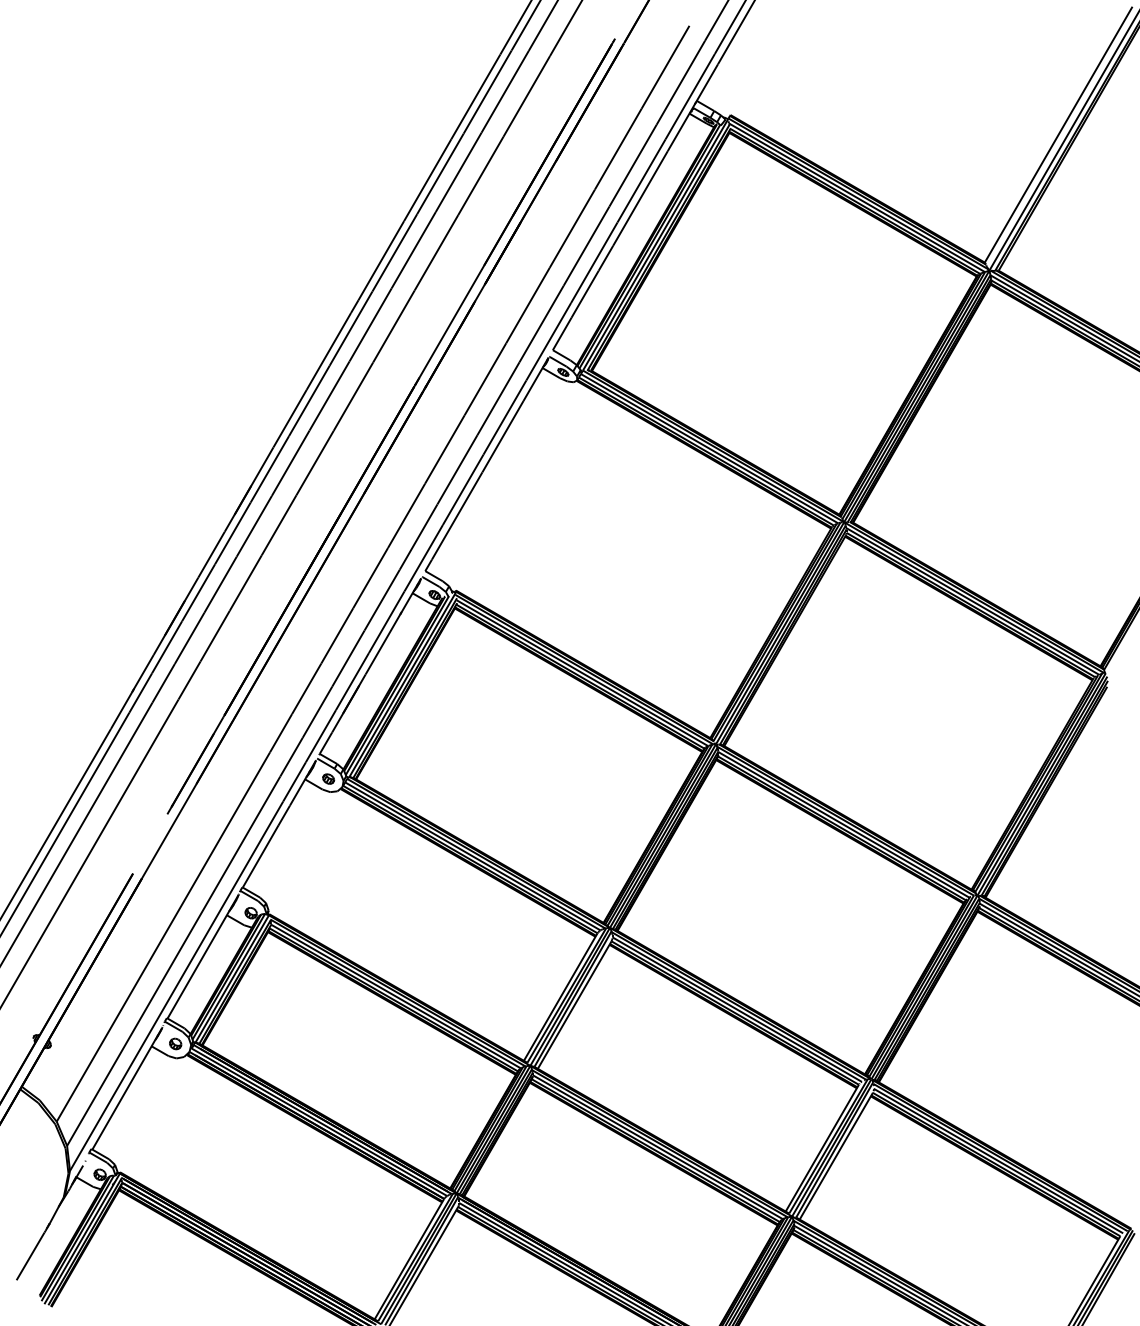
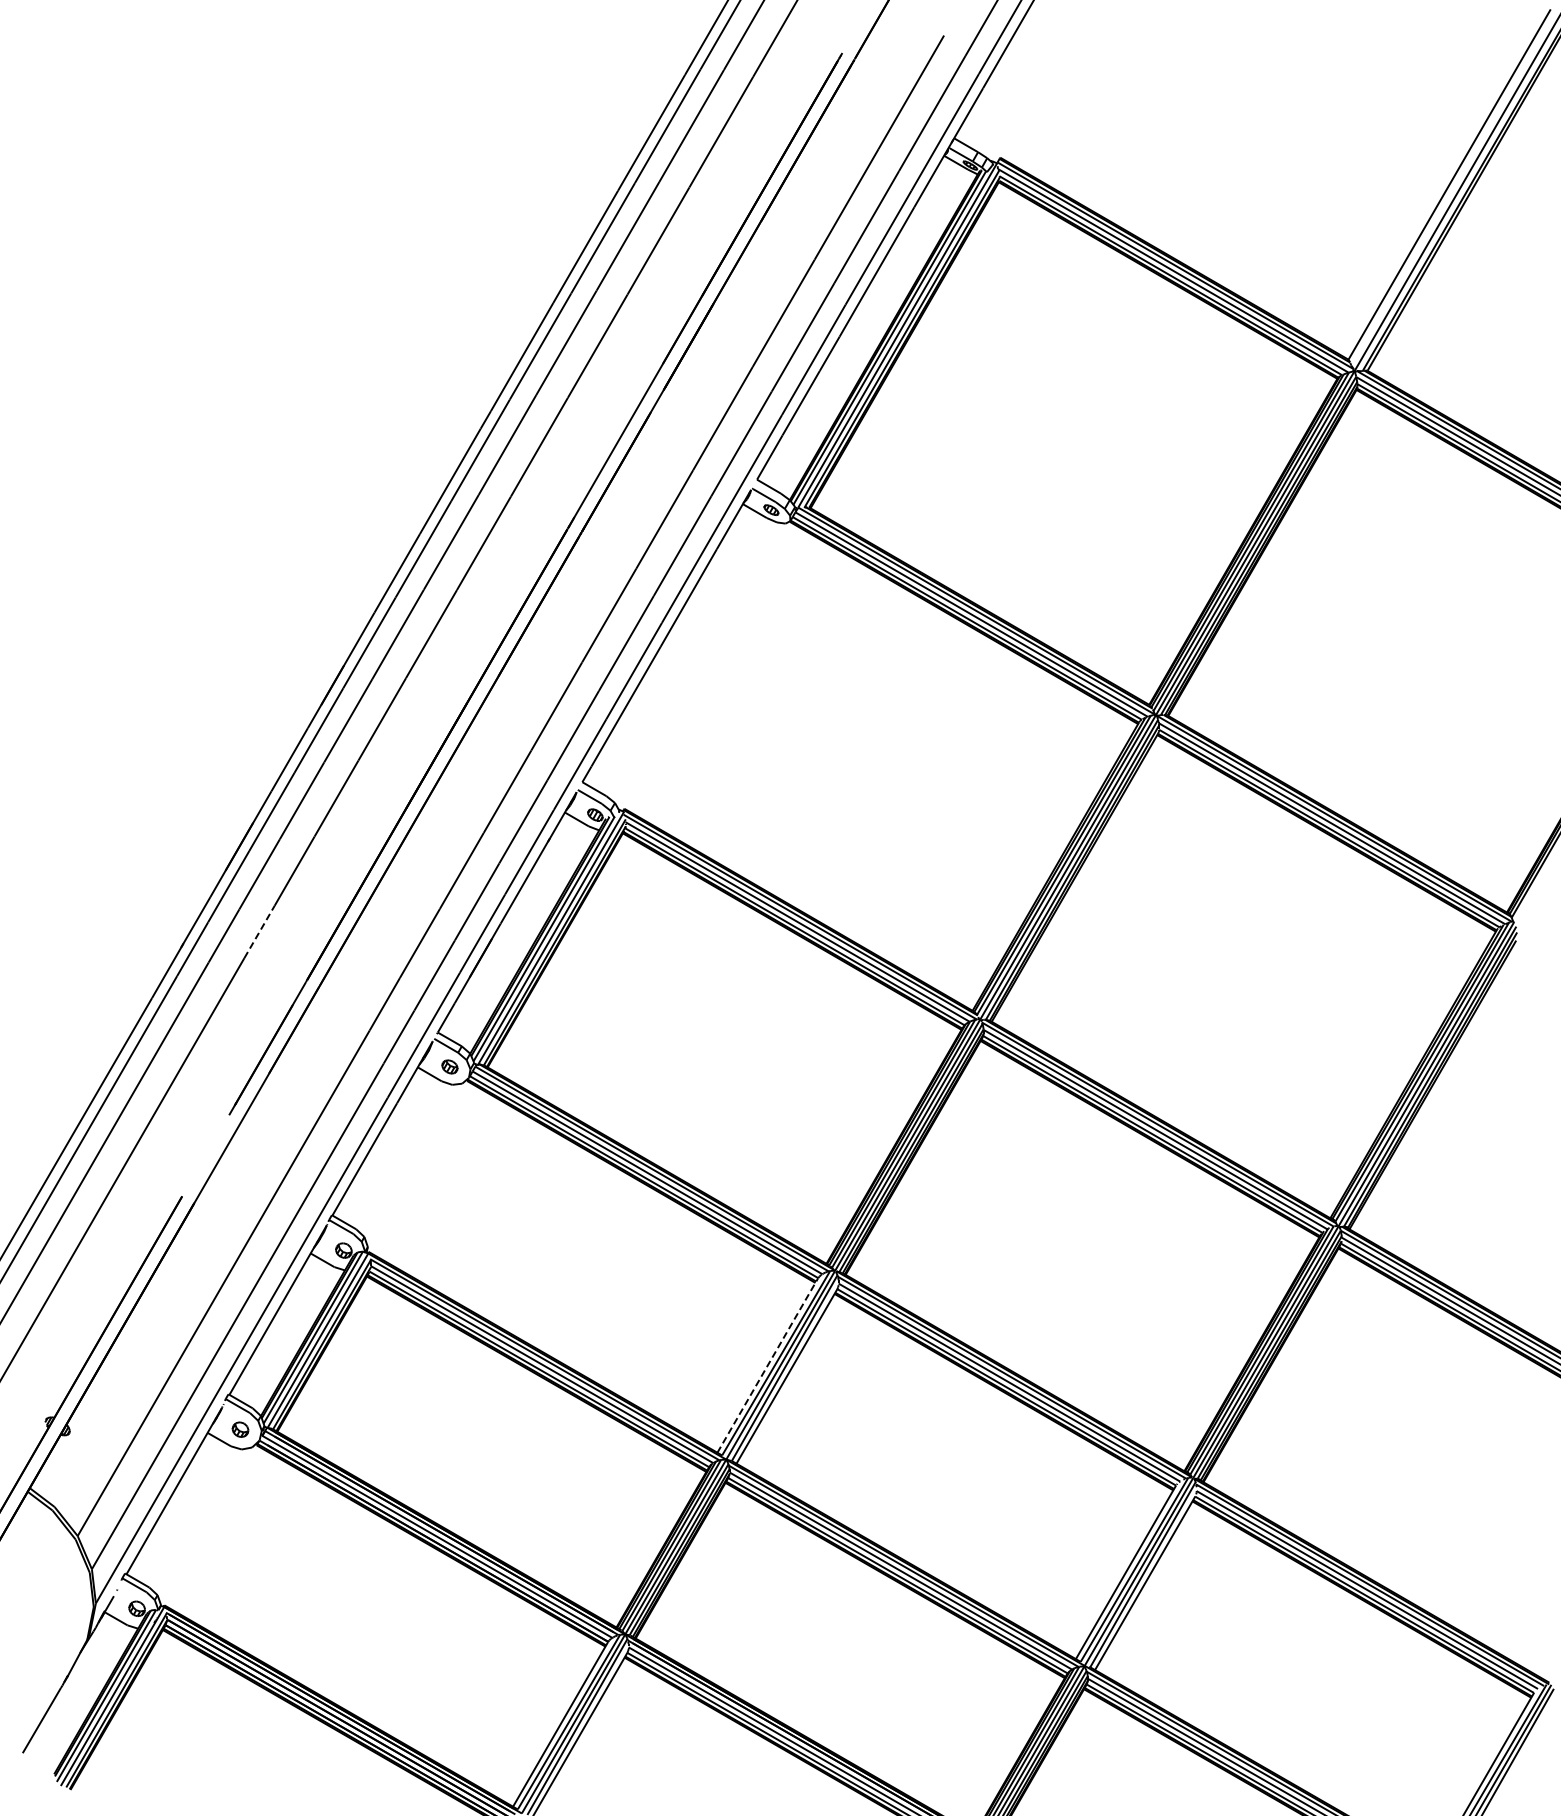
line: (189, 680) -> (259, 931), solid -> dashed
line: (560, 997) -> (767, 1365), solid -> dashed

